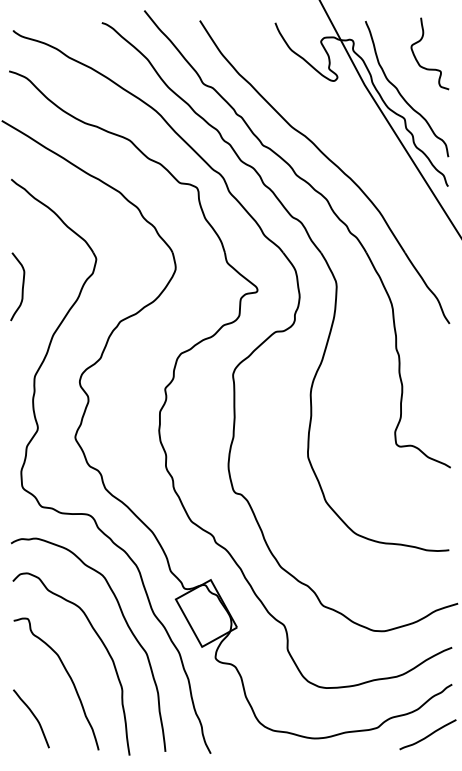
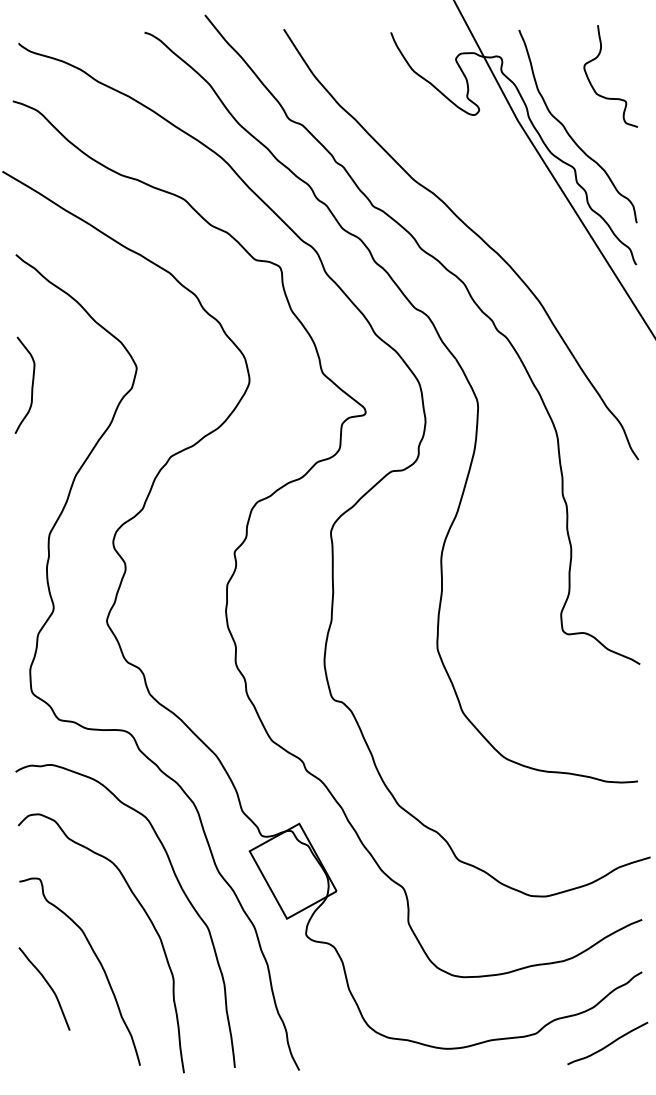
curve: (22, 286) -> (31, 384), moved
curve: (33, 715) -> (47, 984), moved

